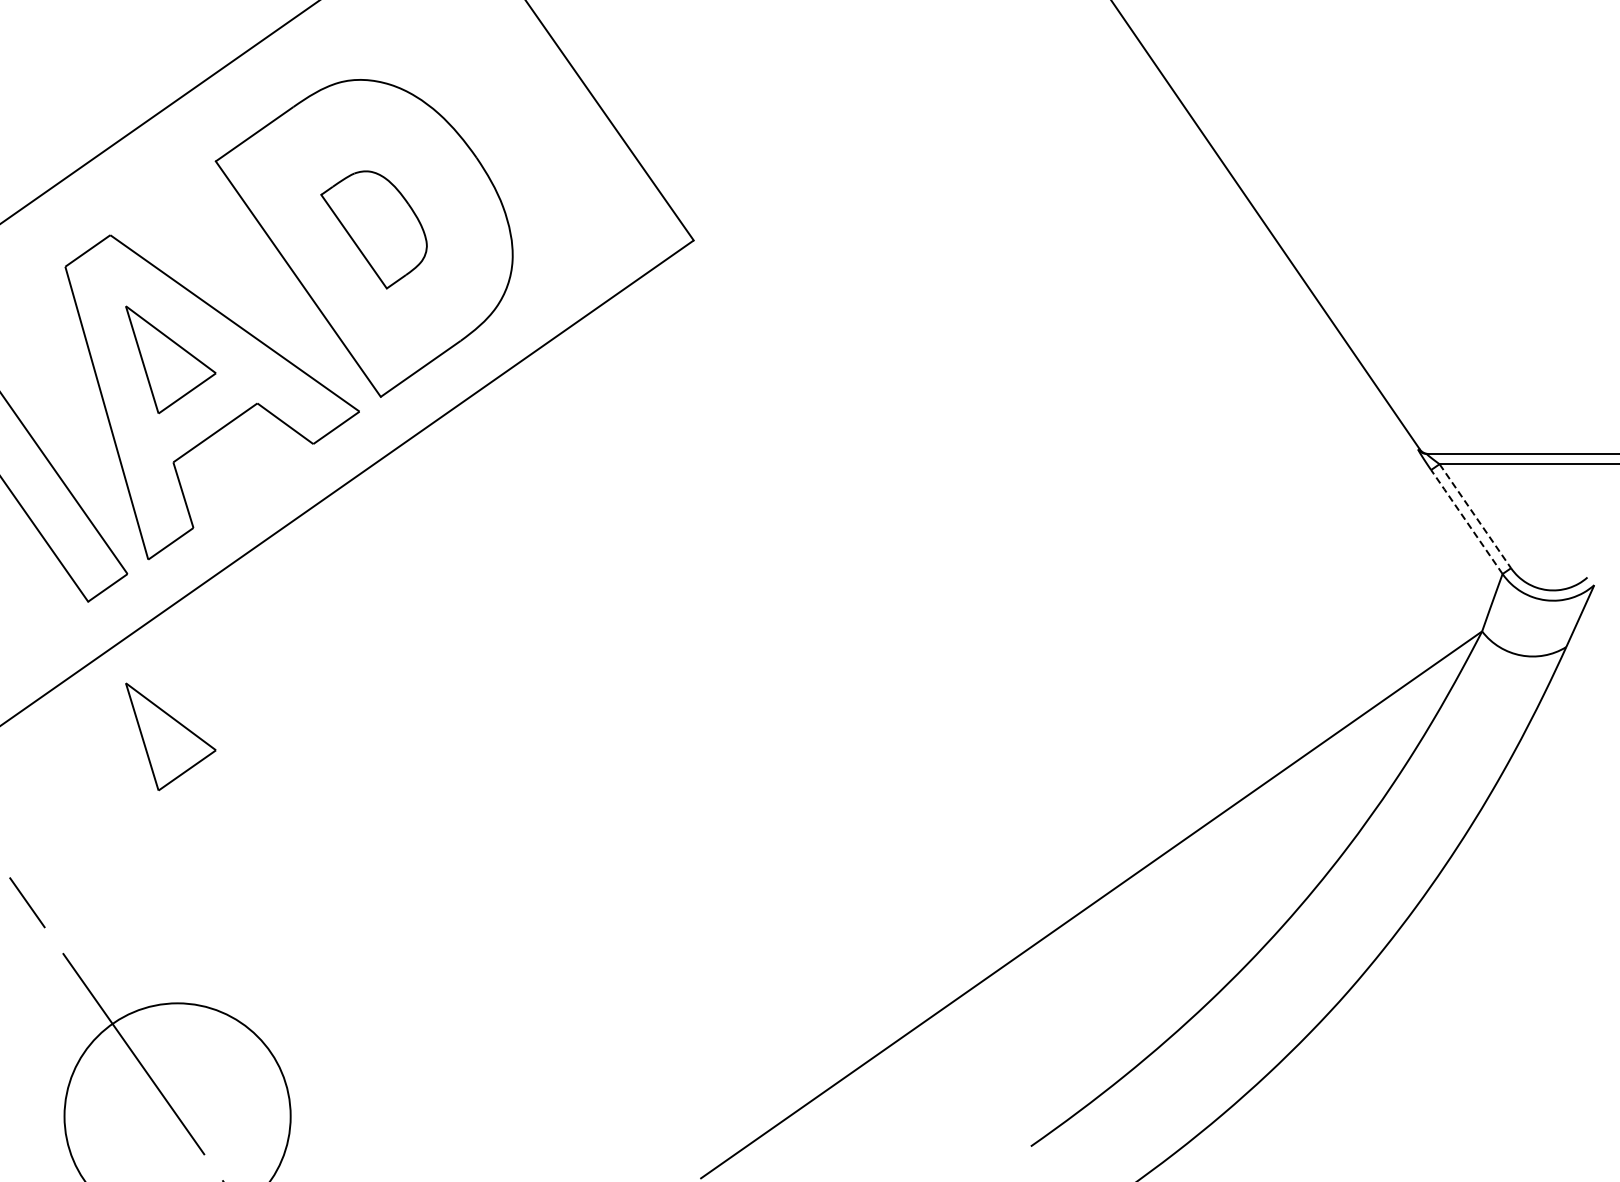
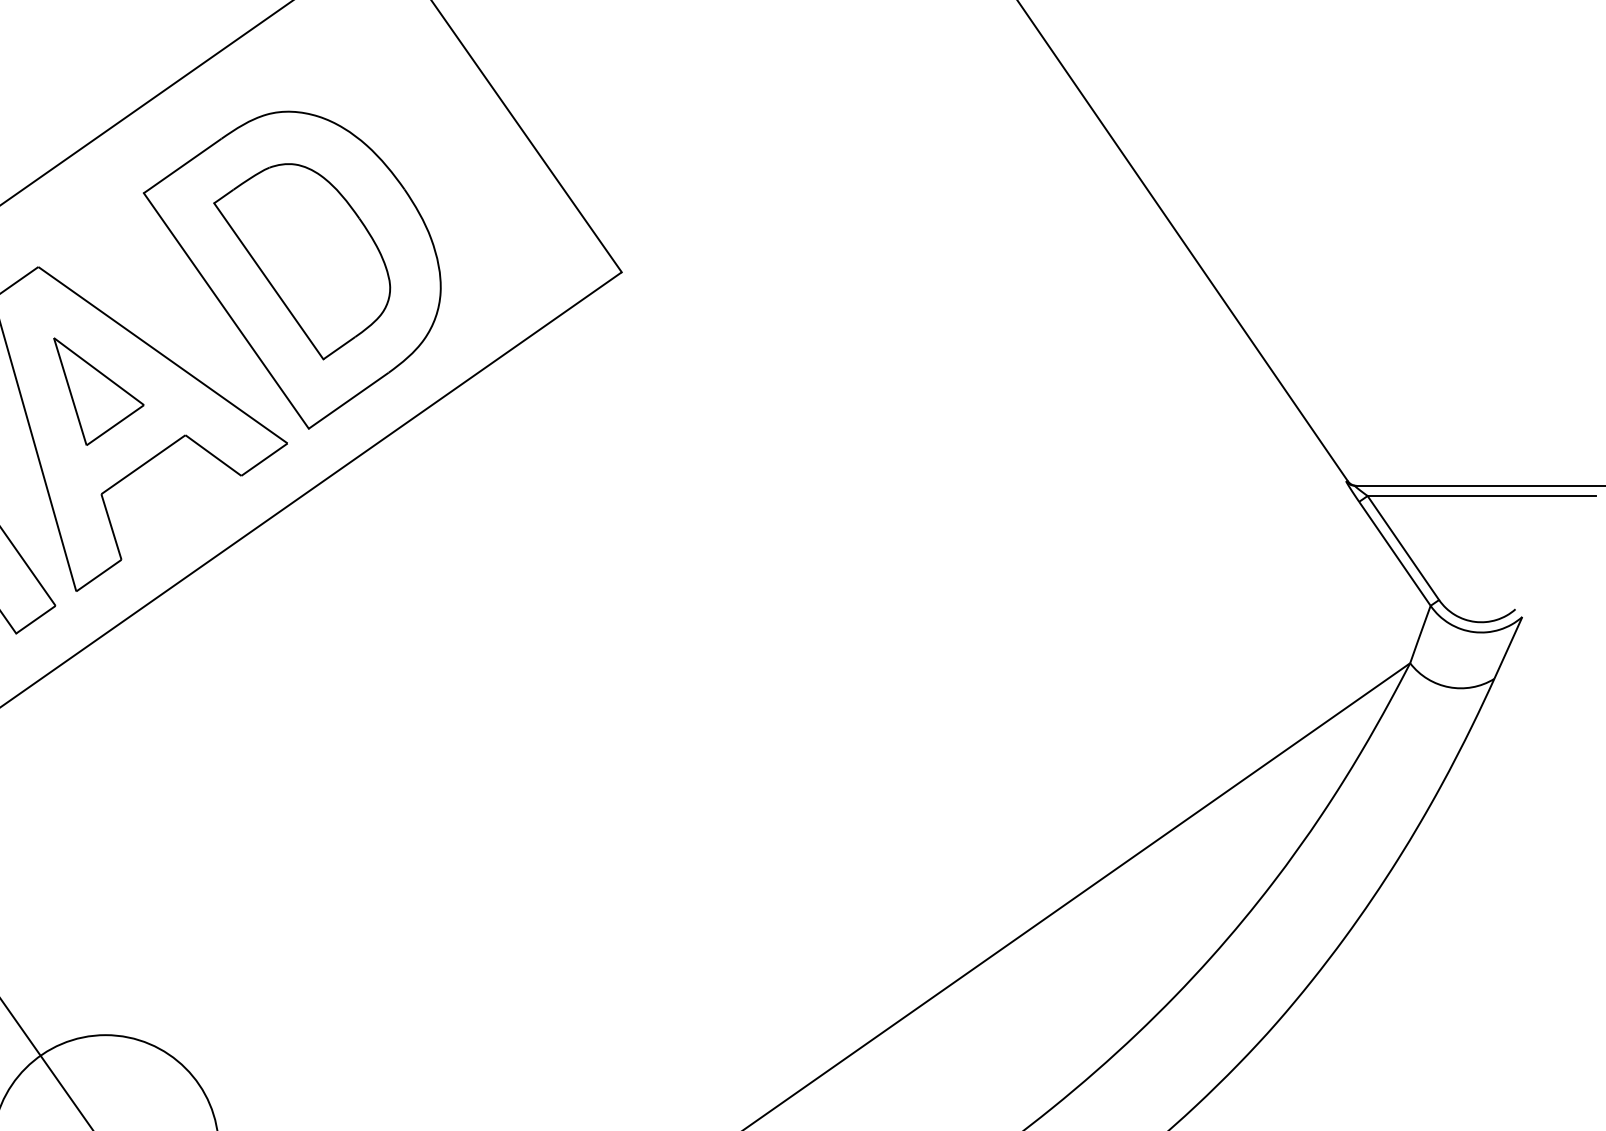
part: (373, 229) -> (301, 261), size x1.67
line: (1475, 516) -> (1403, 548), dashed -> solid
line: (1466, 521) -> (1394, 553), dashed -> solid
part: (170, 736) -> (98, 768), removed

